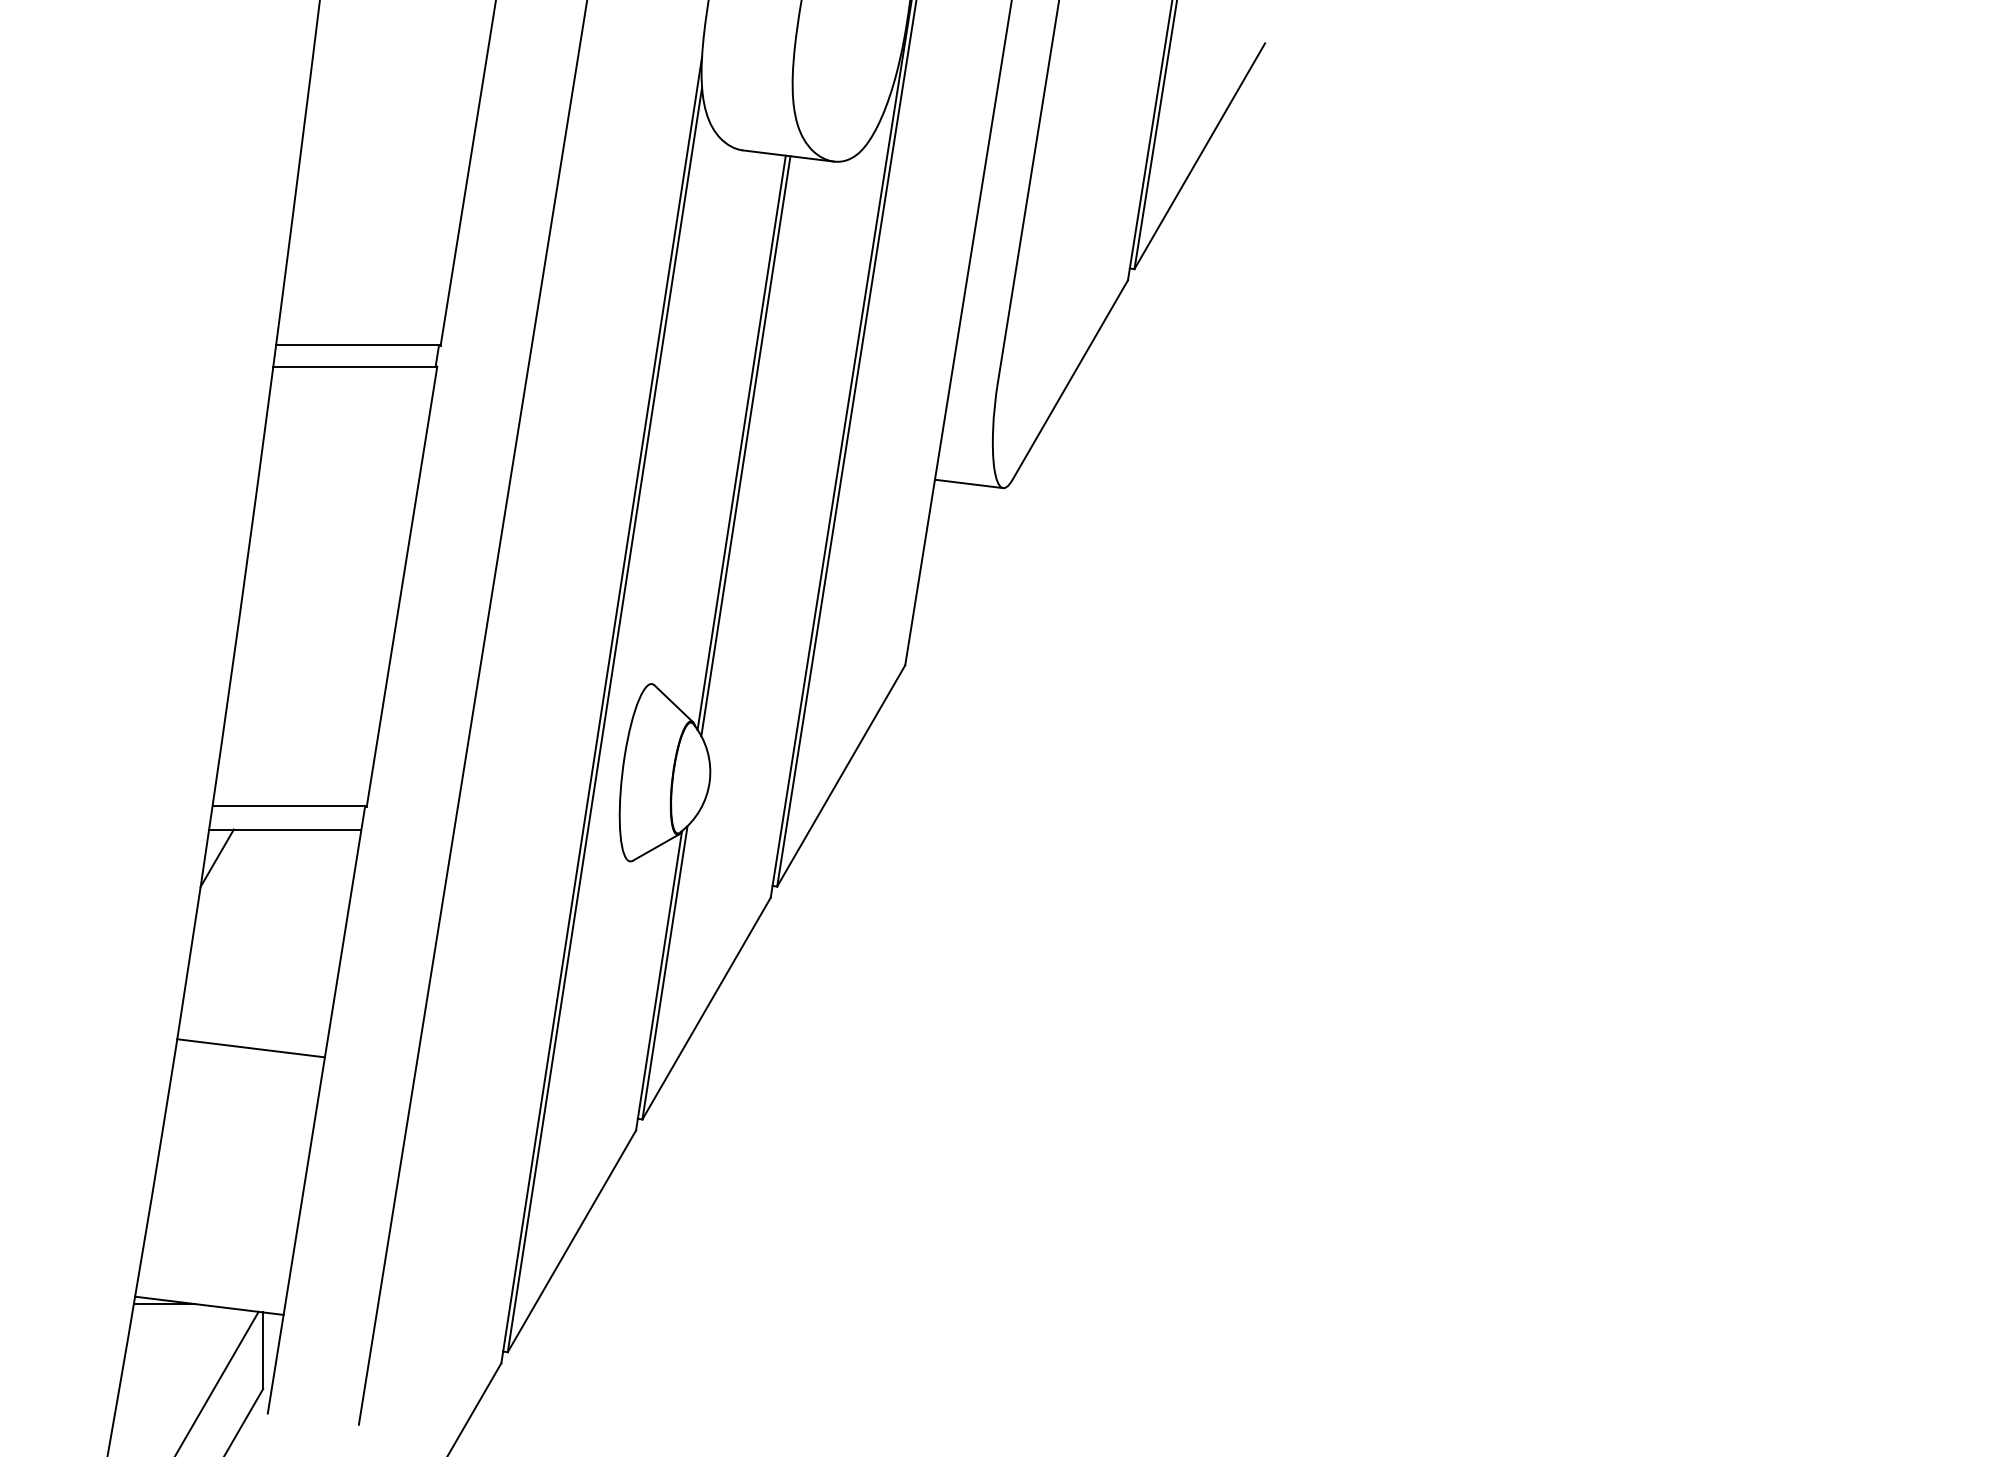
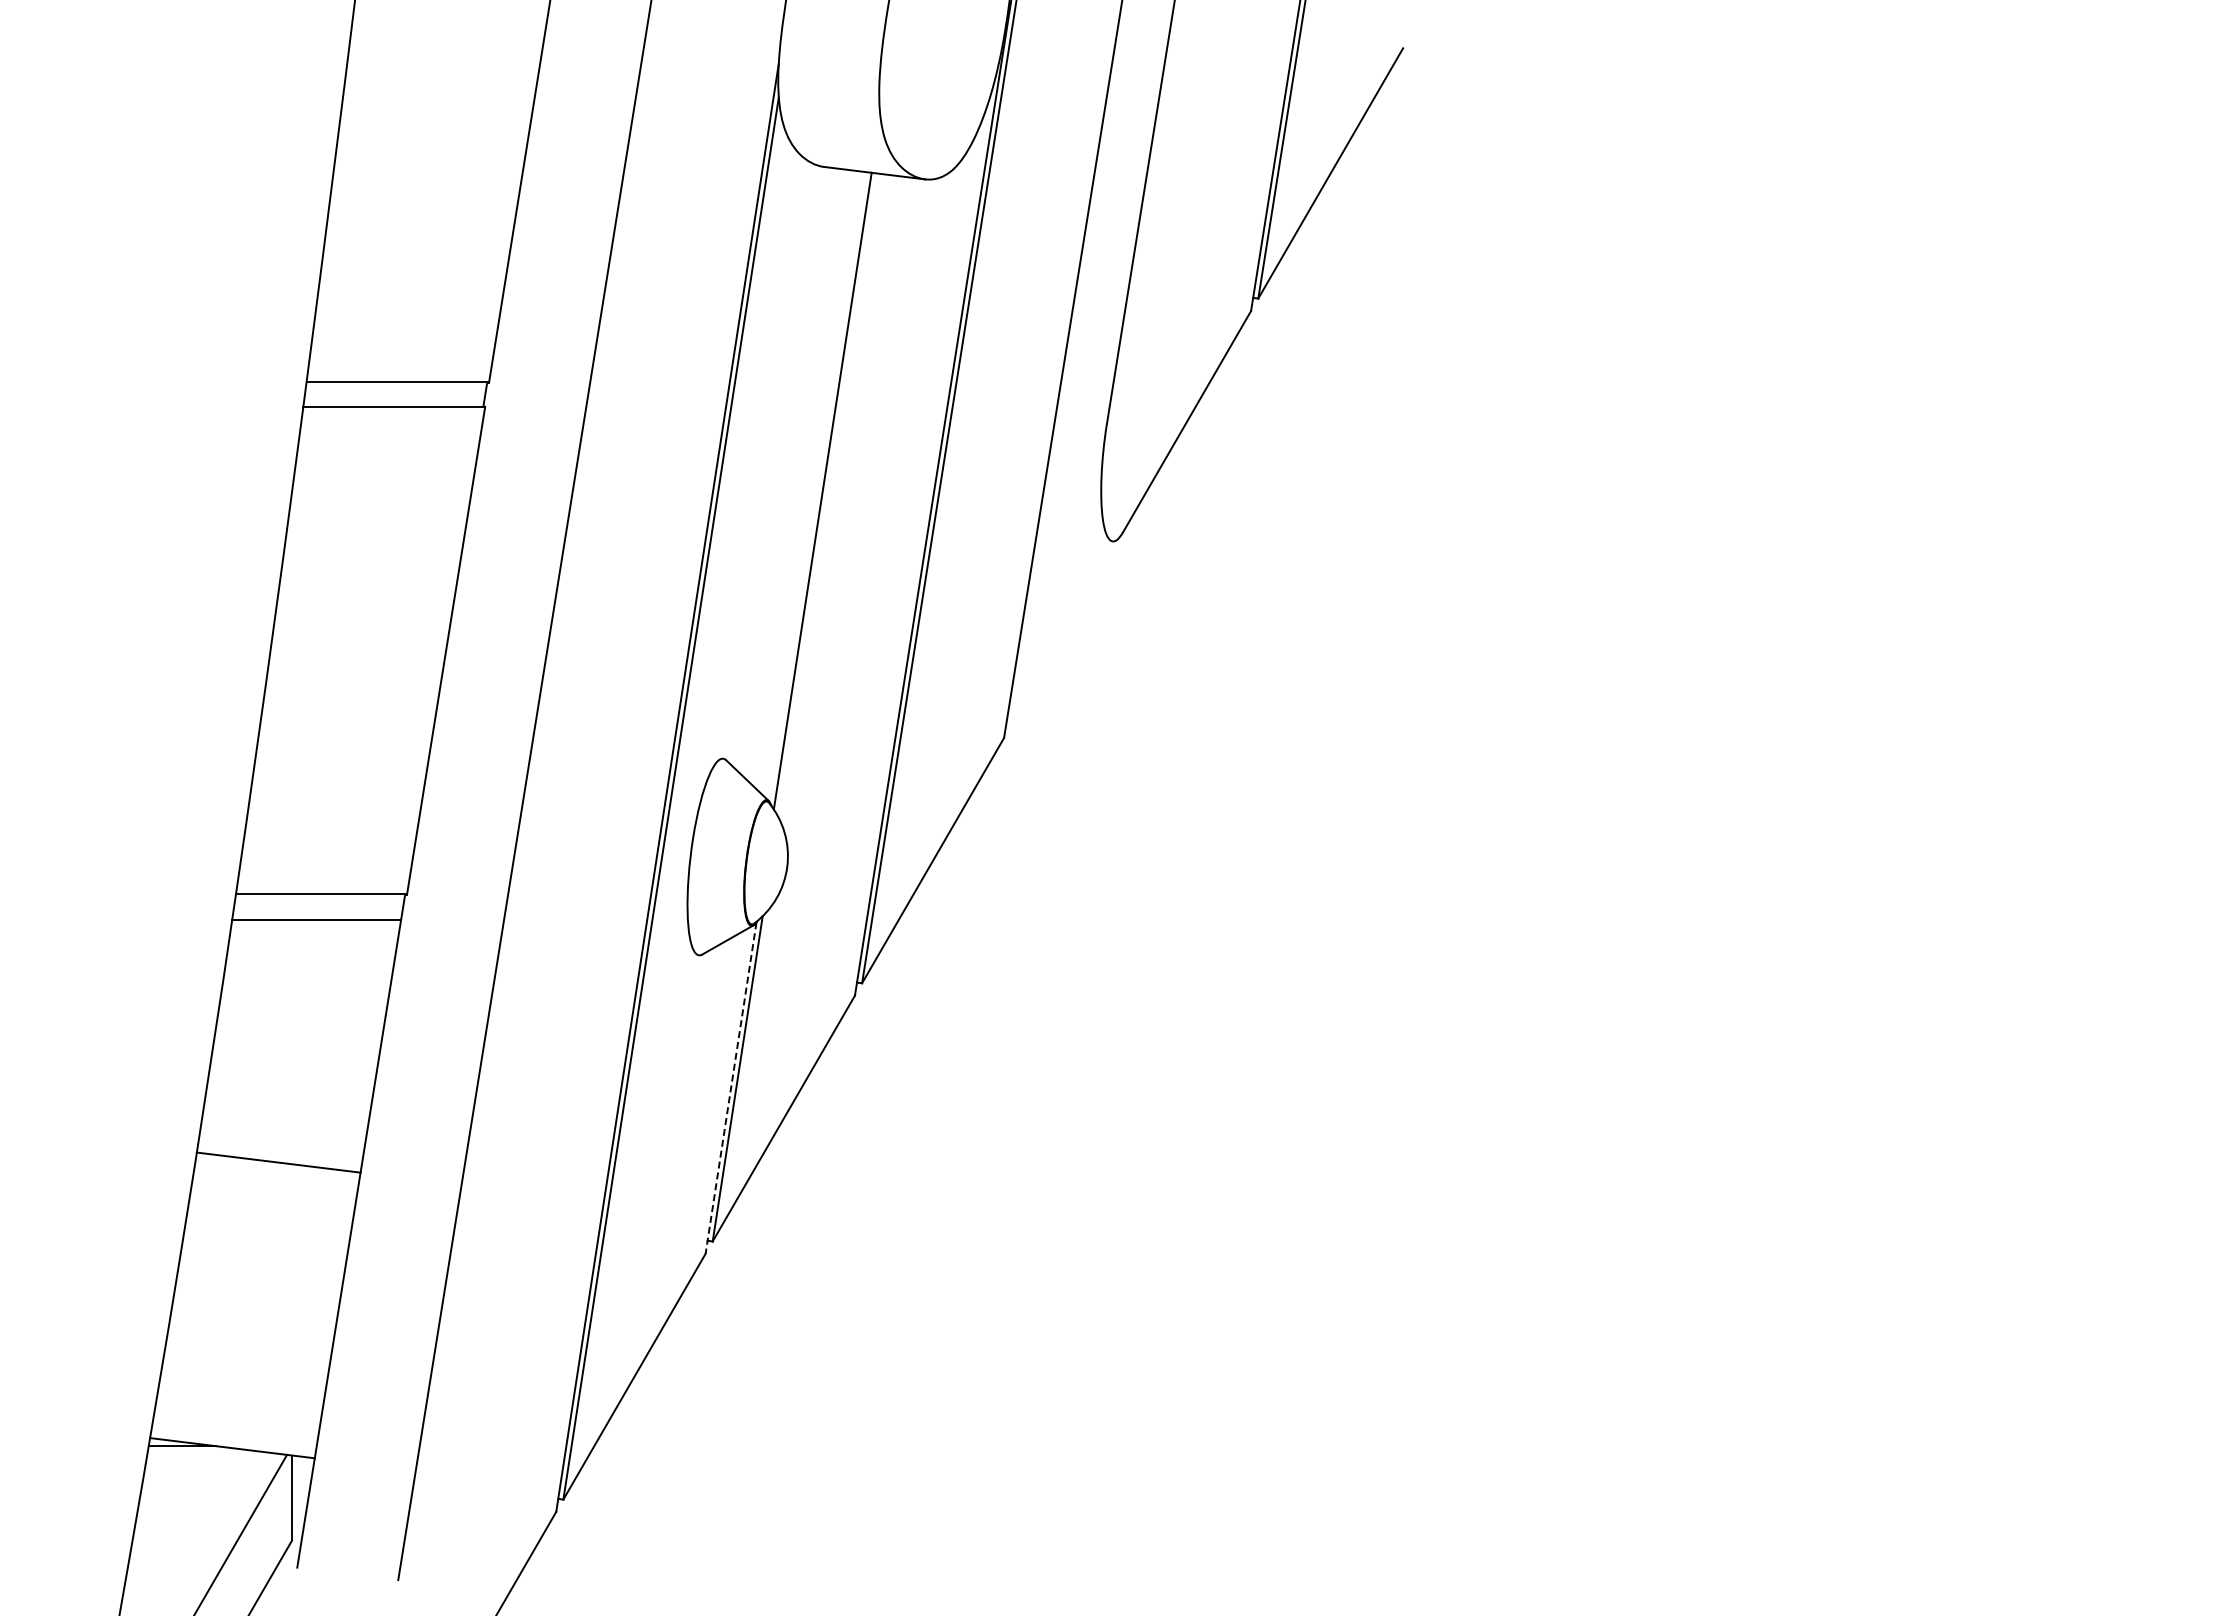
line: (745, 445) -> (827, 494), removed
line: (968, 483) -> (1074, 536), removed
line: (216, 857) -> (240, 951), removed
line: (659, 981) -> (731, 1088), solid -> dashed

